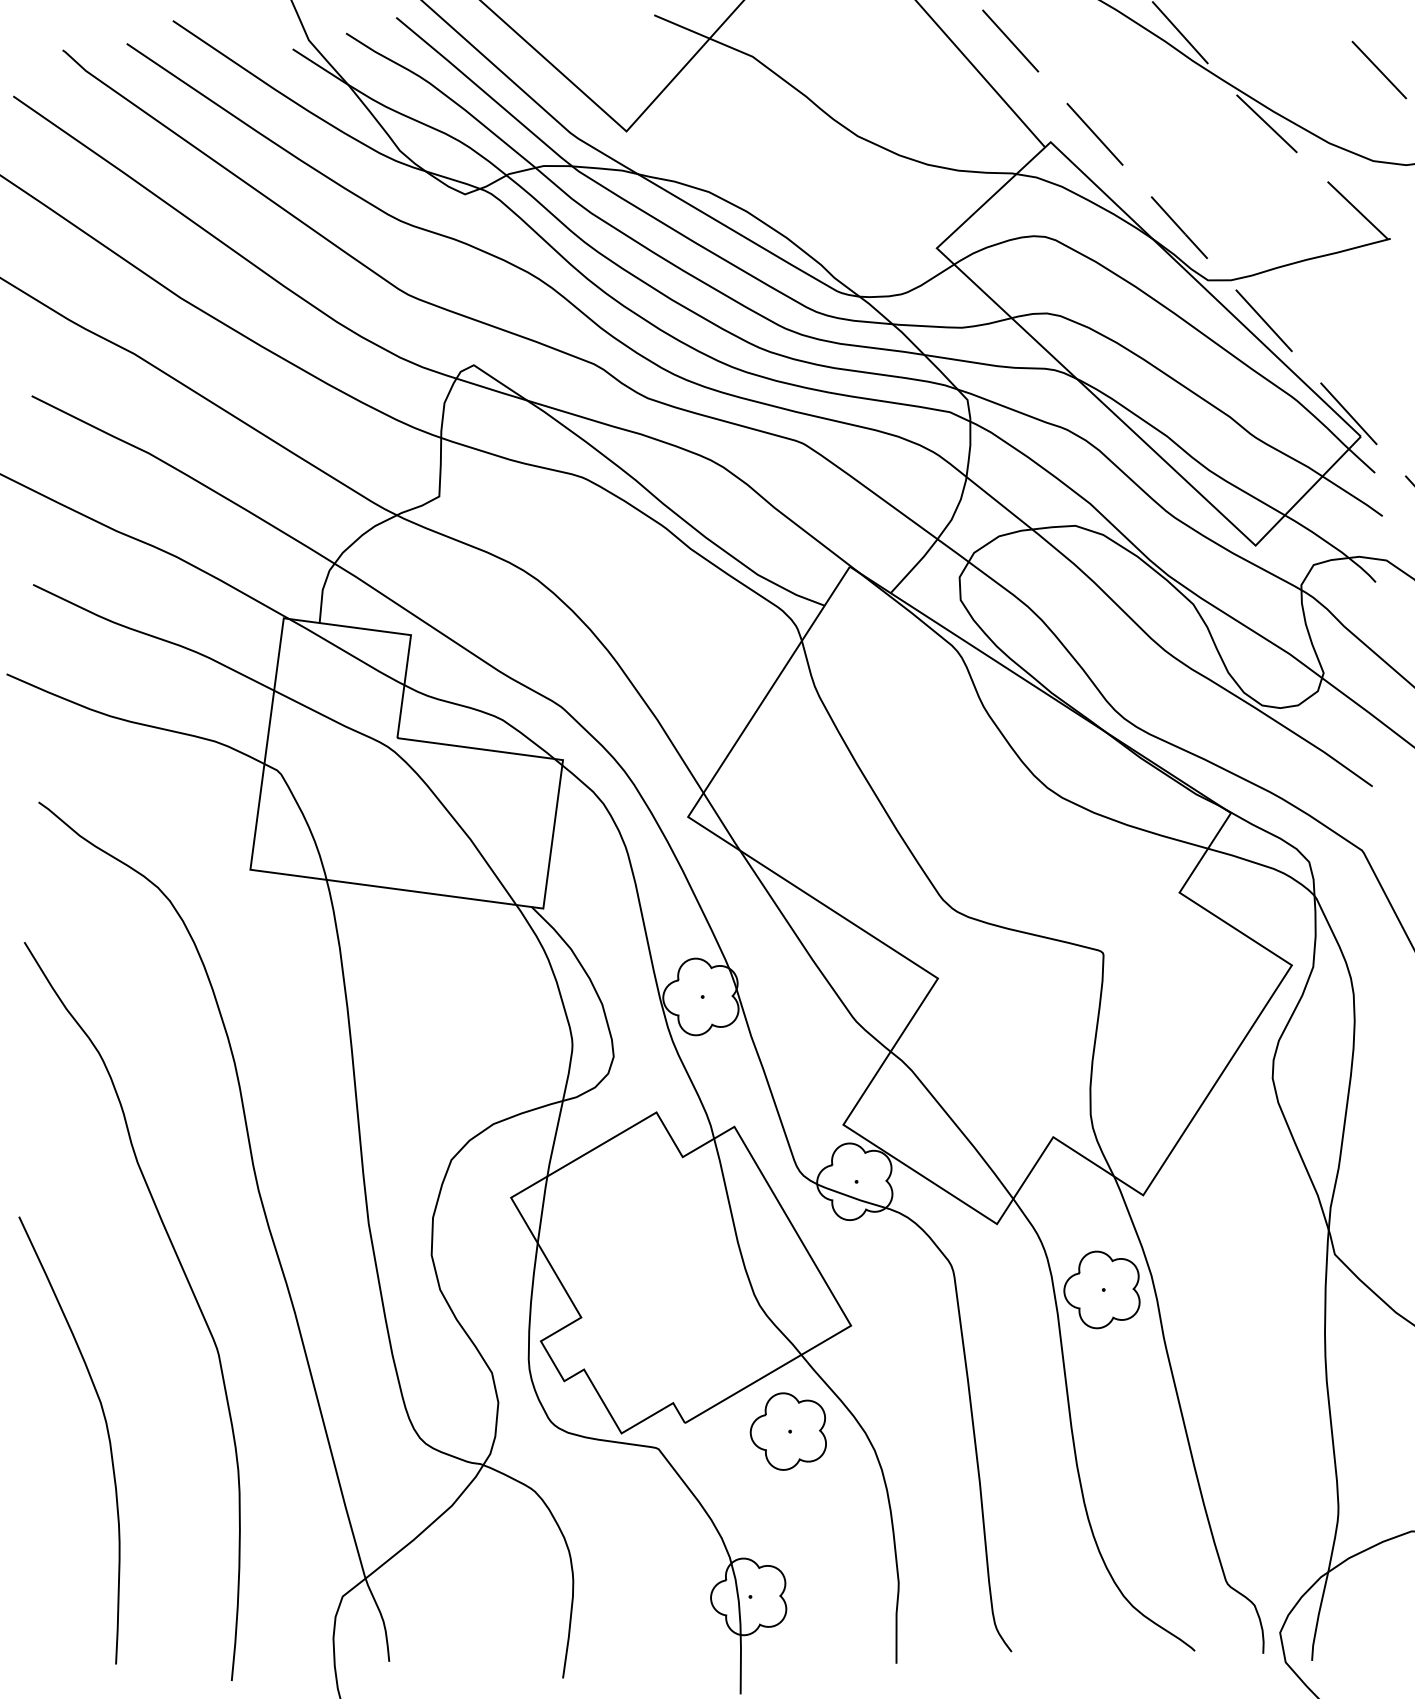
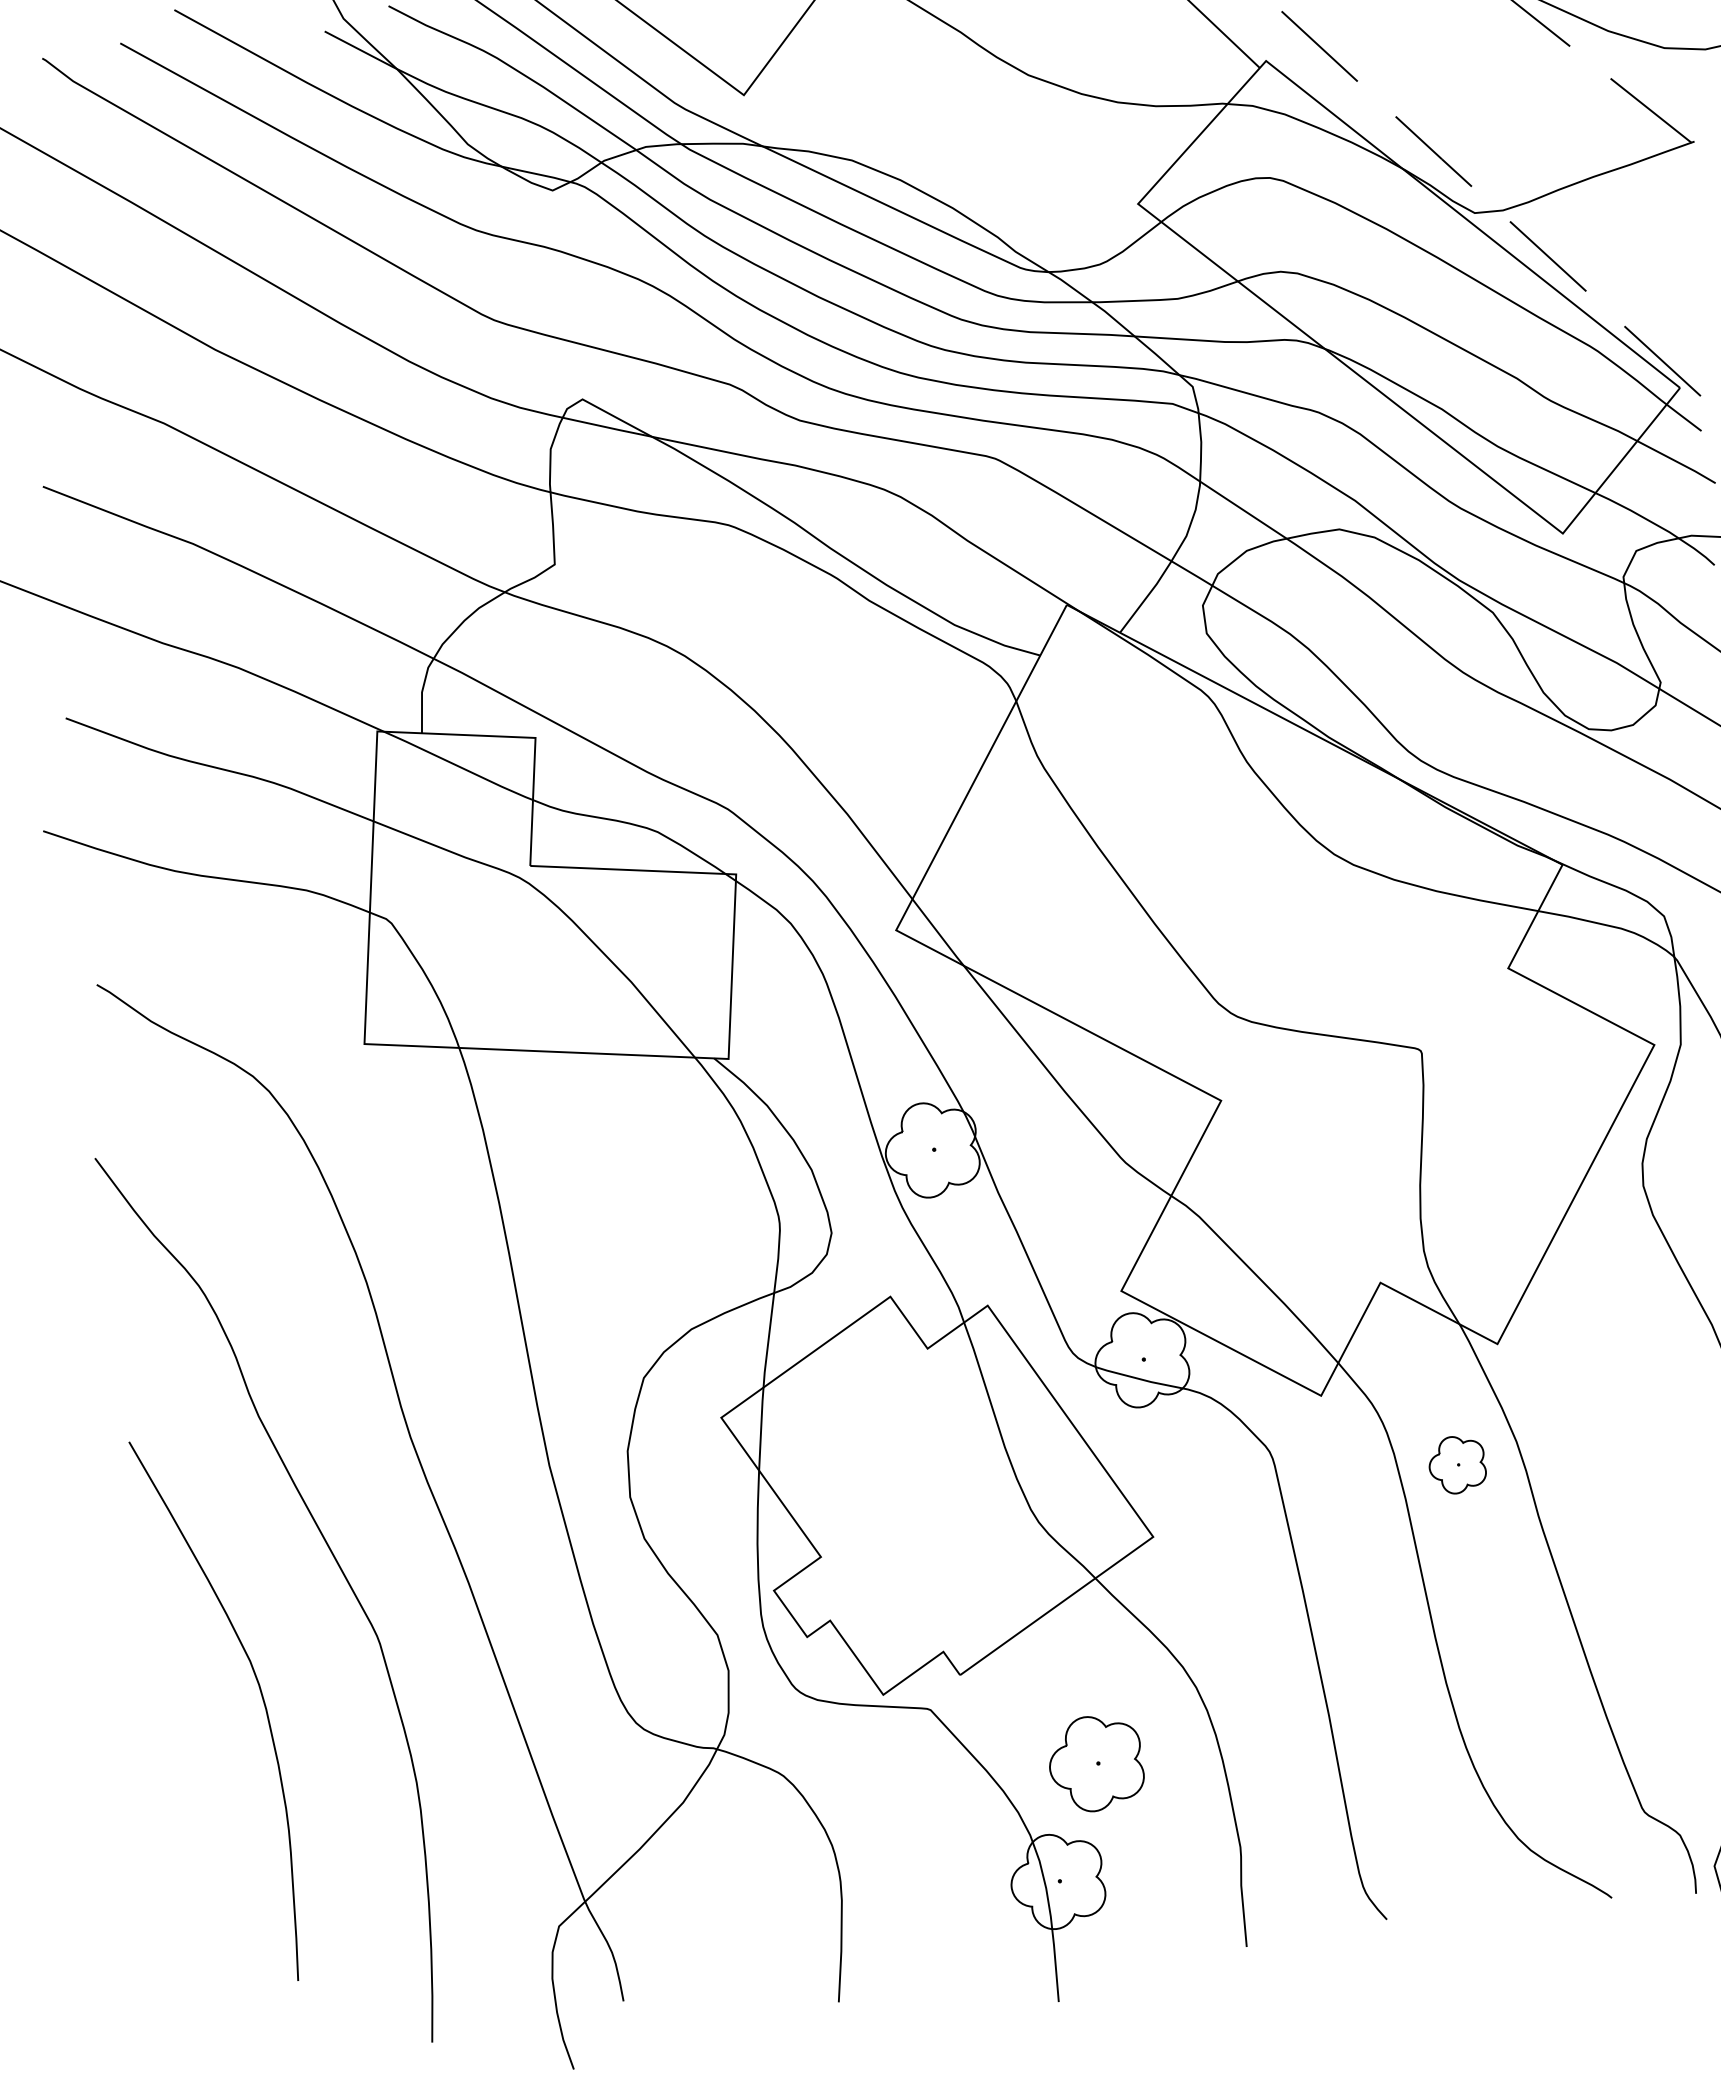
part: (1101, 1289) -> (1456, 1464), size x0.6
curve: (106, 1430) -> (260, 1694), moved
part: (787, 1431) -> (1095, 1763), moved

